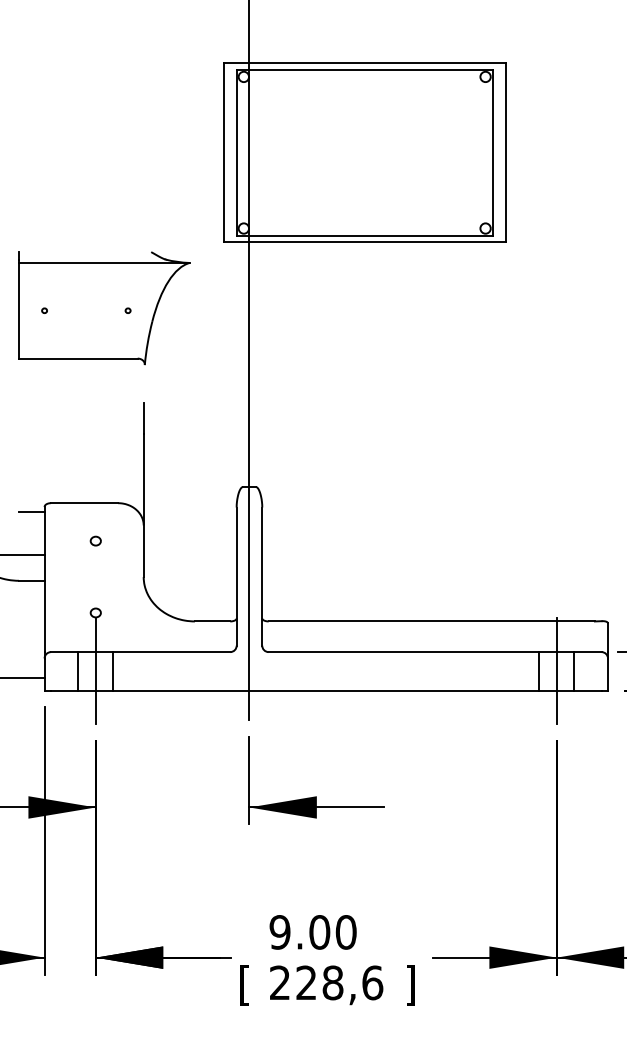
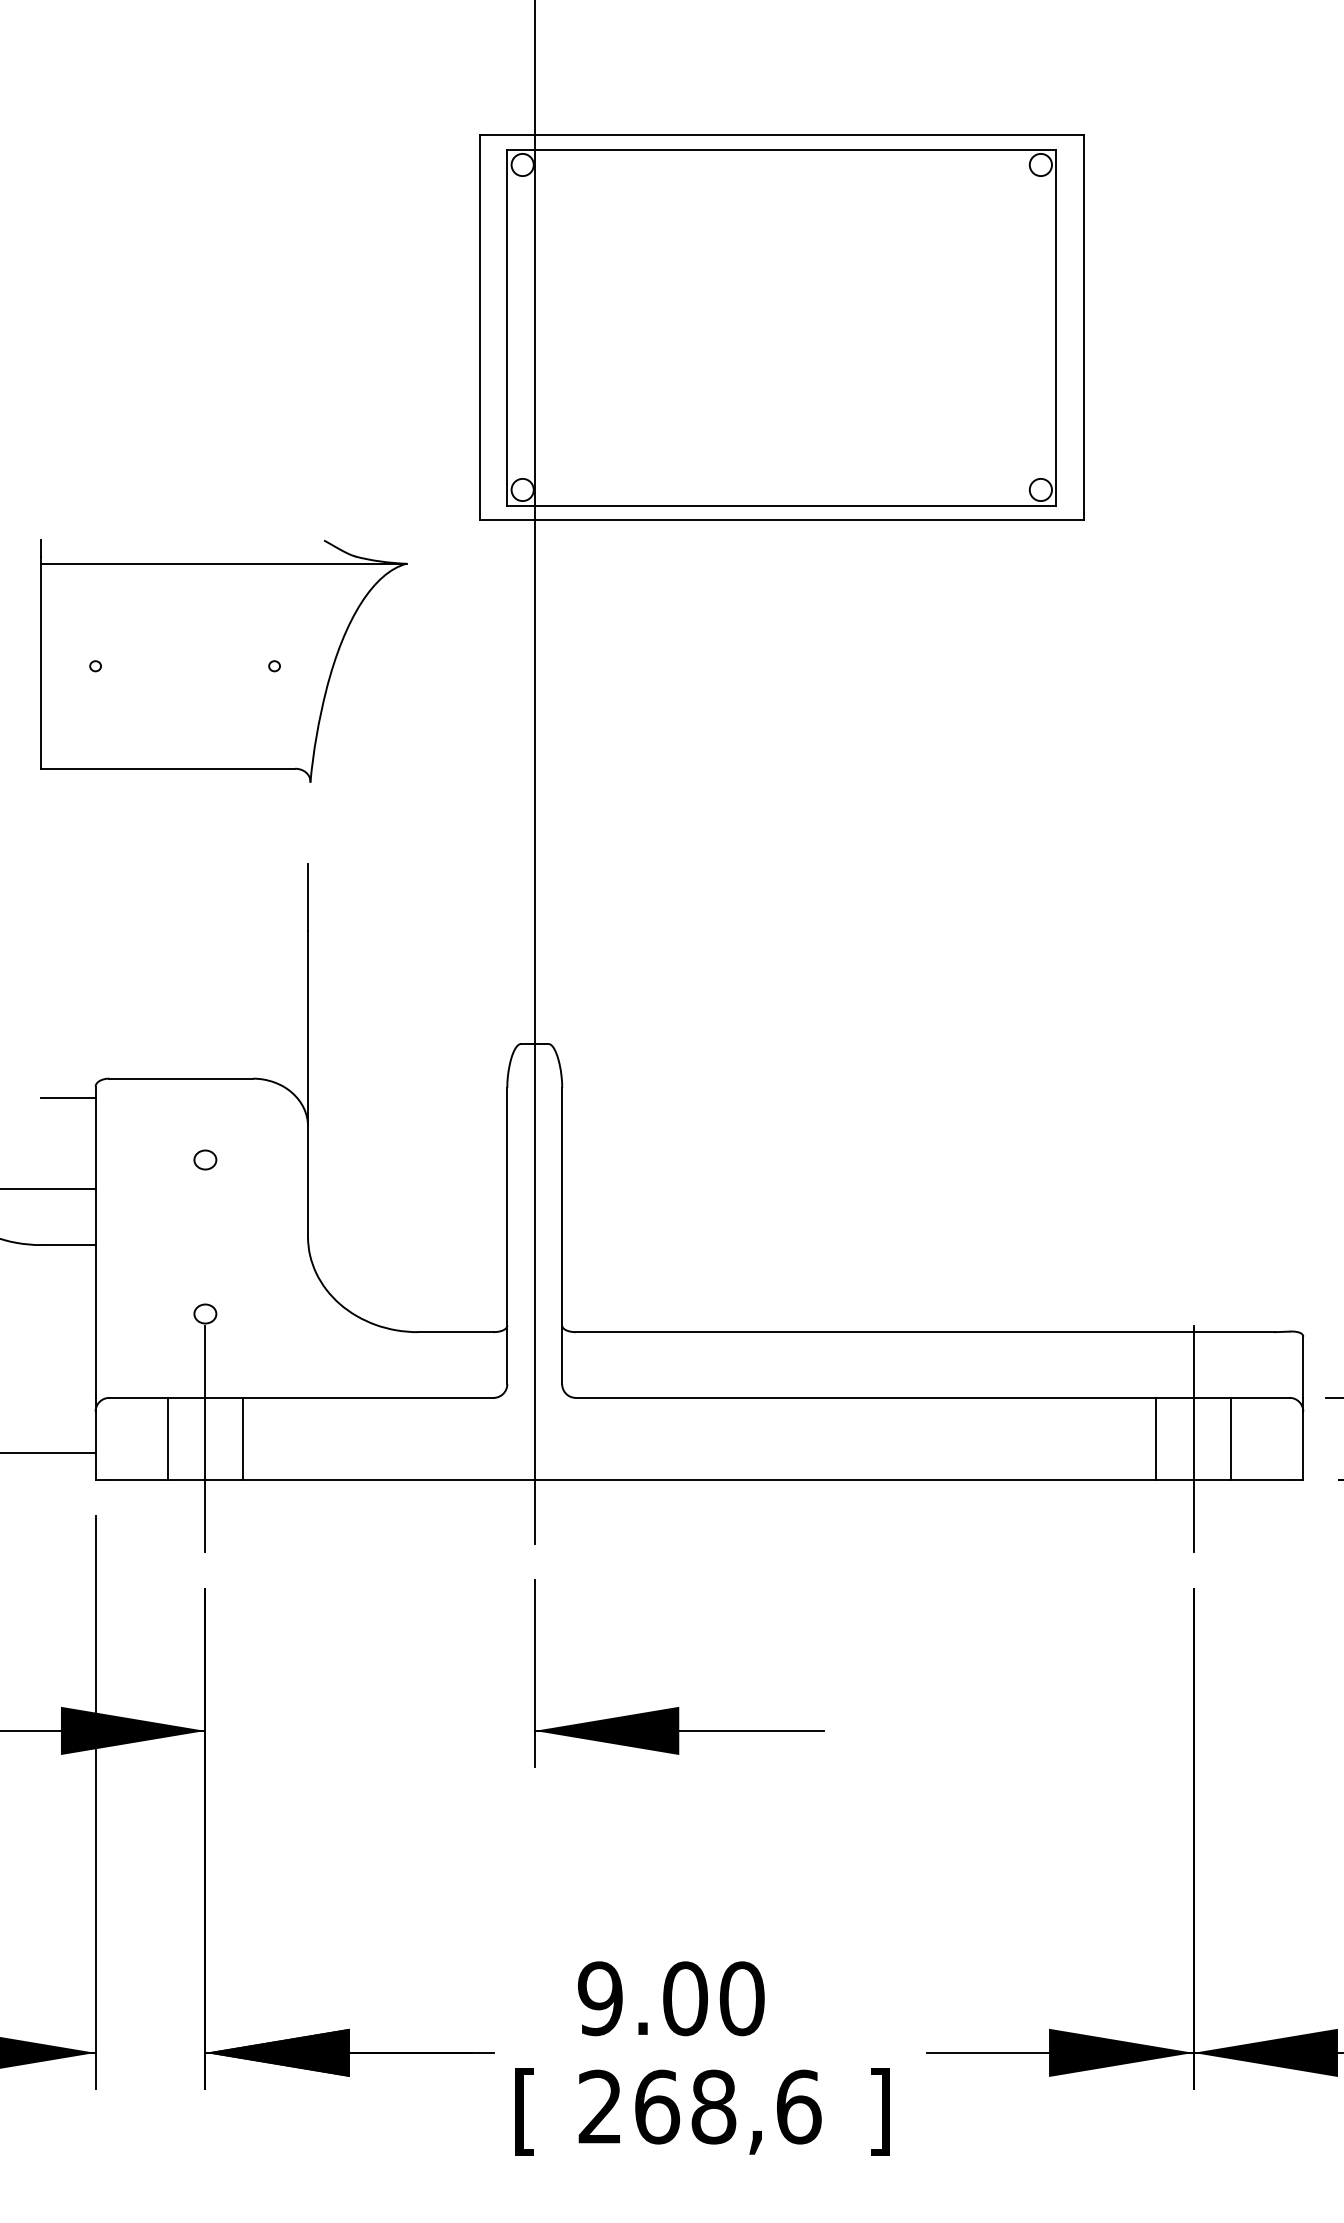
text: (306, 982) -> (656, 2106), 228,6 -> 268,6

